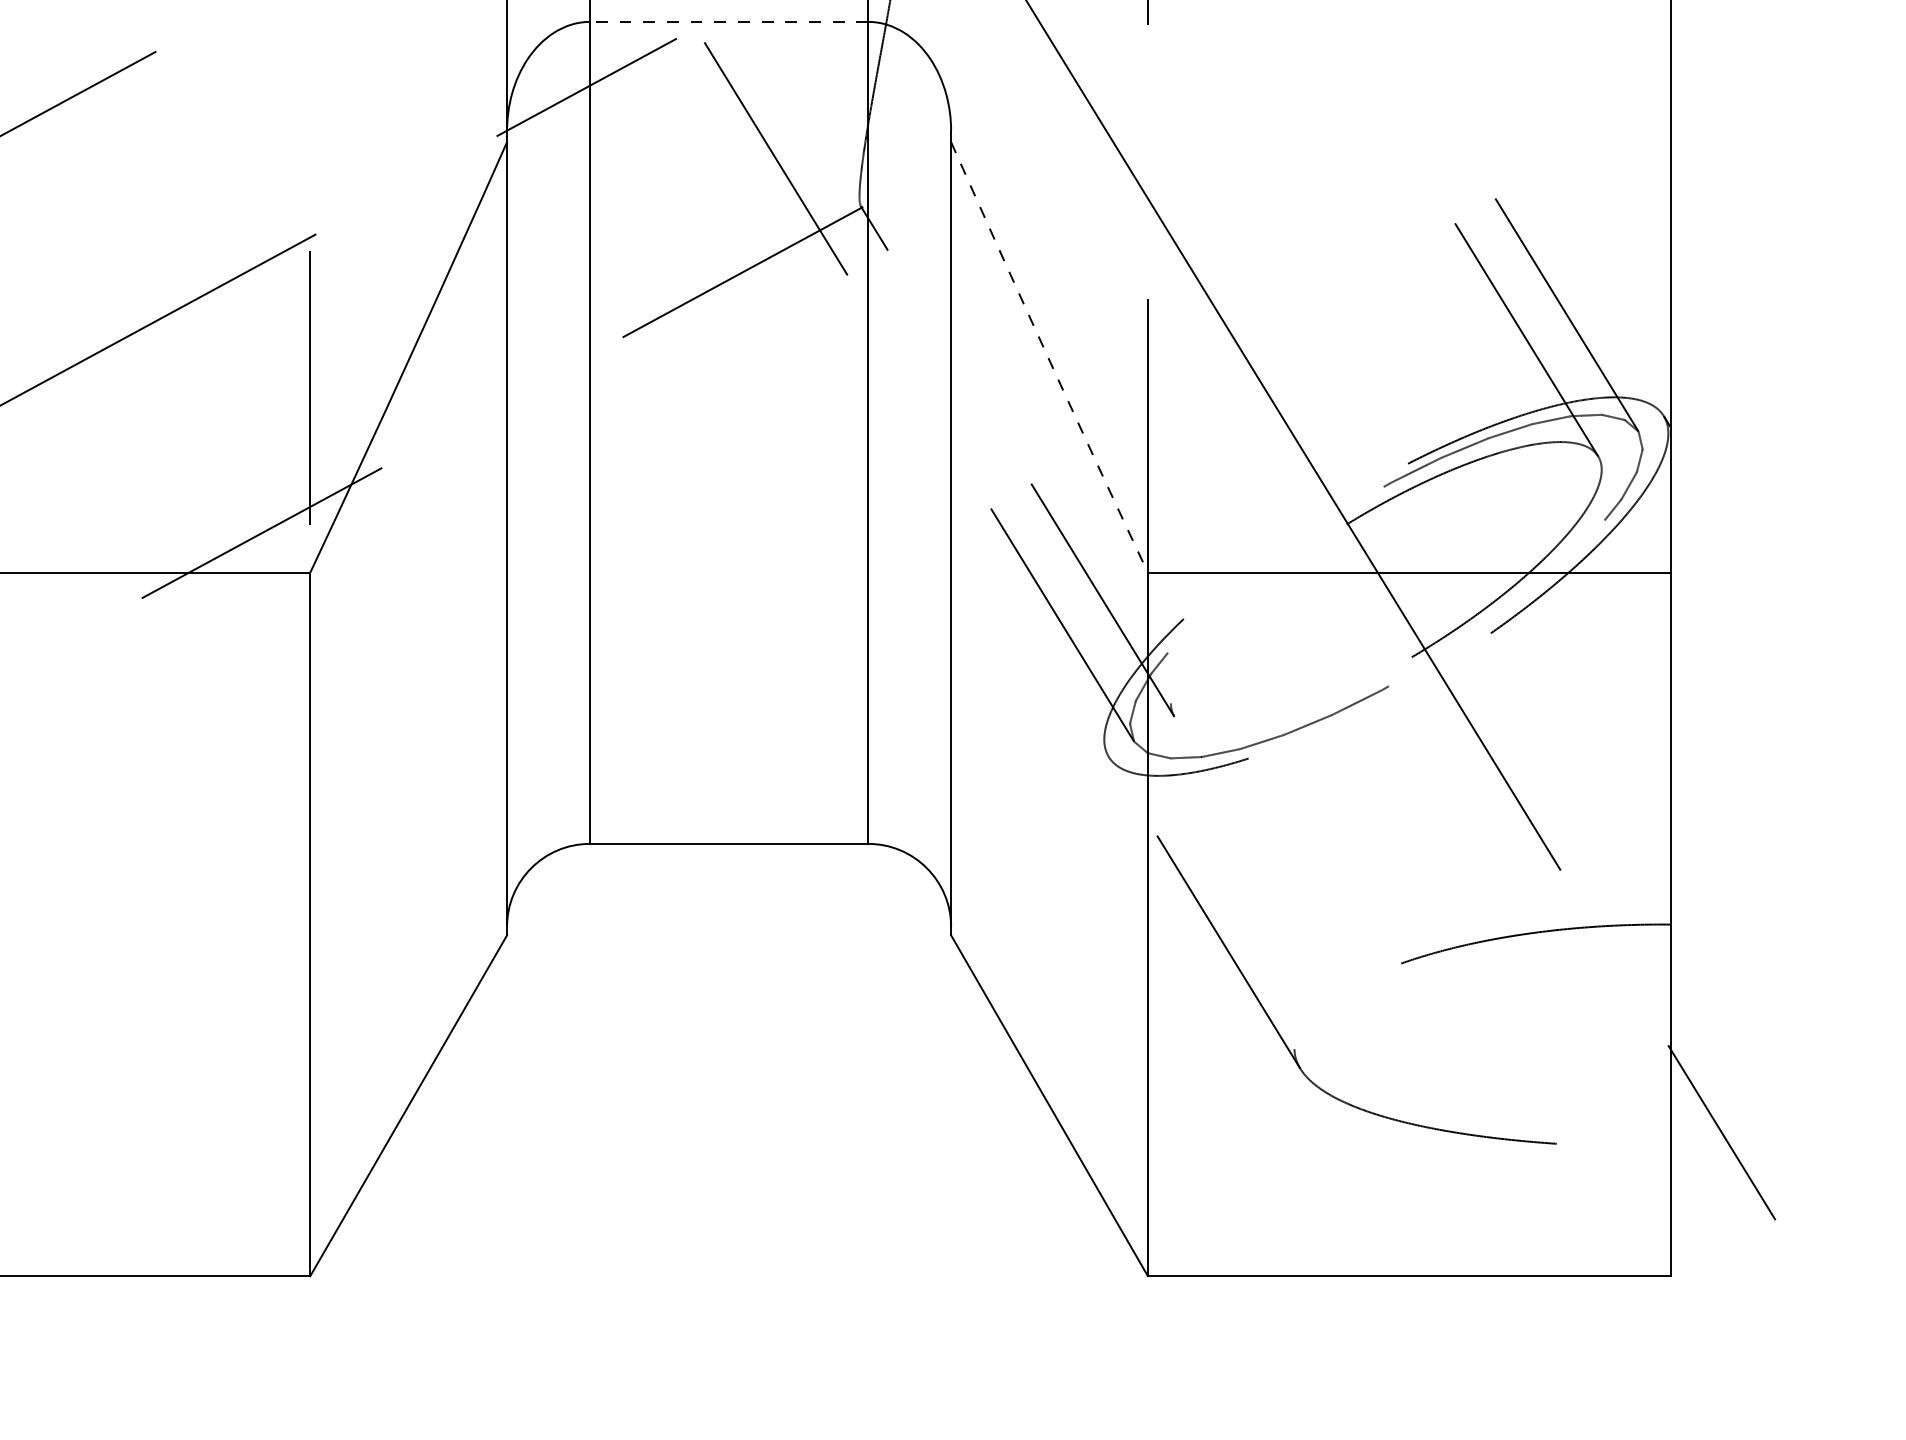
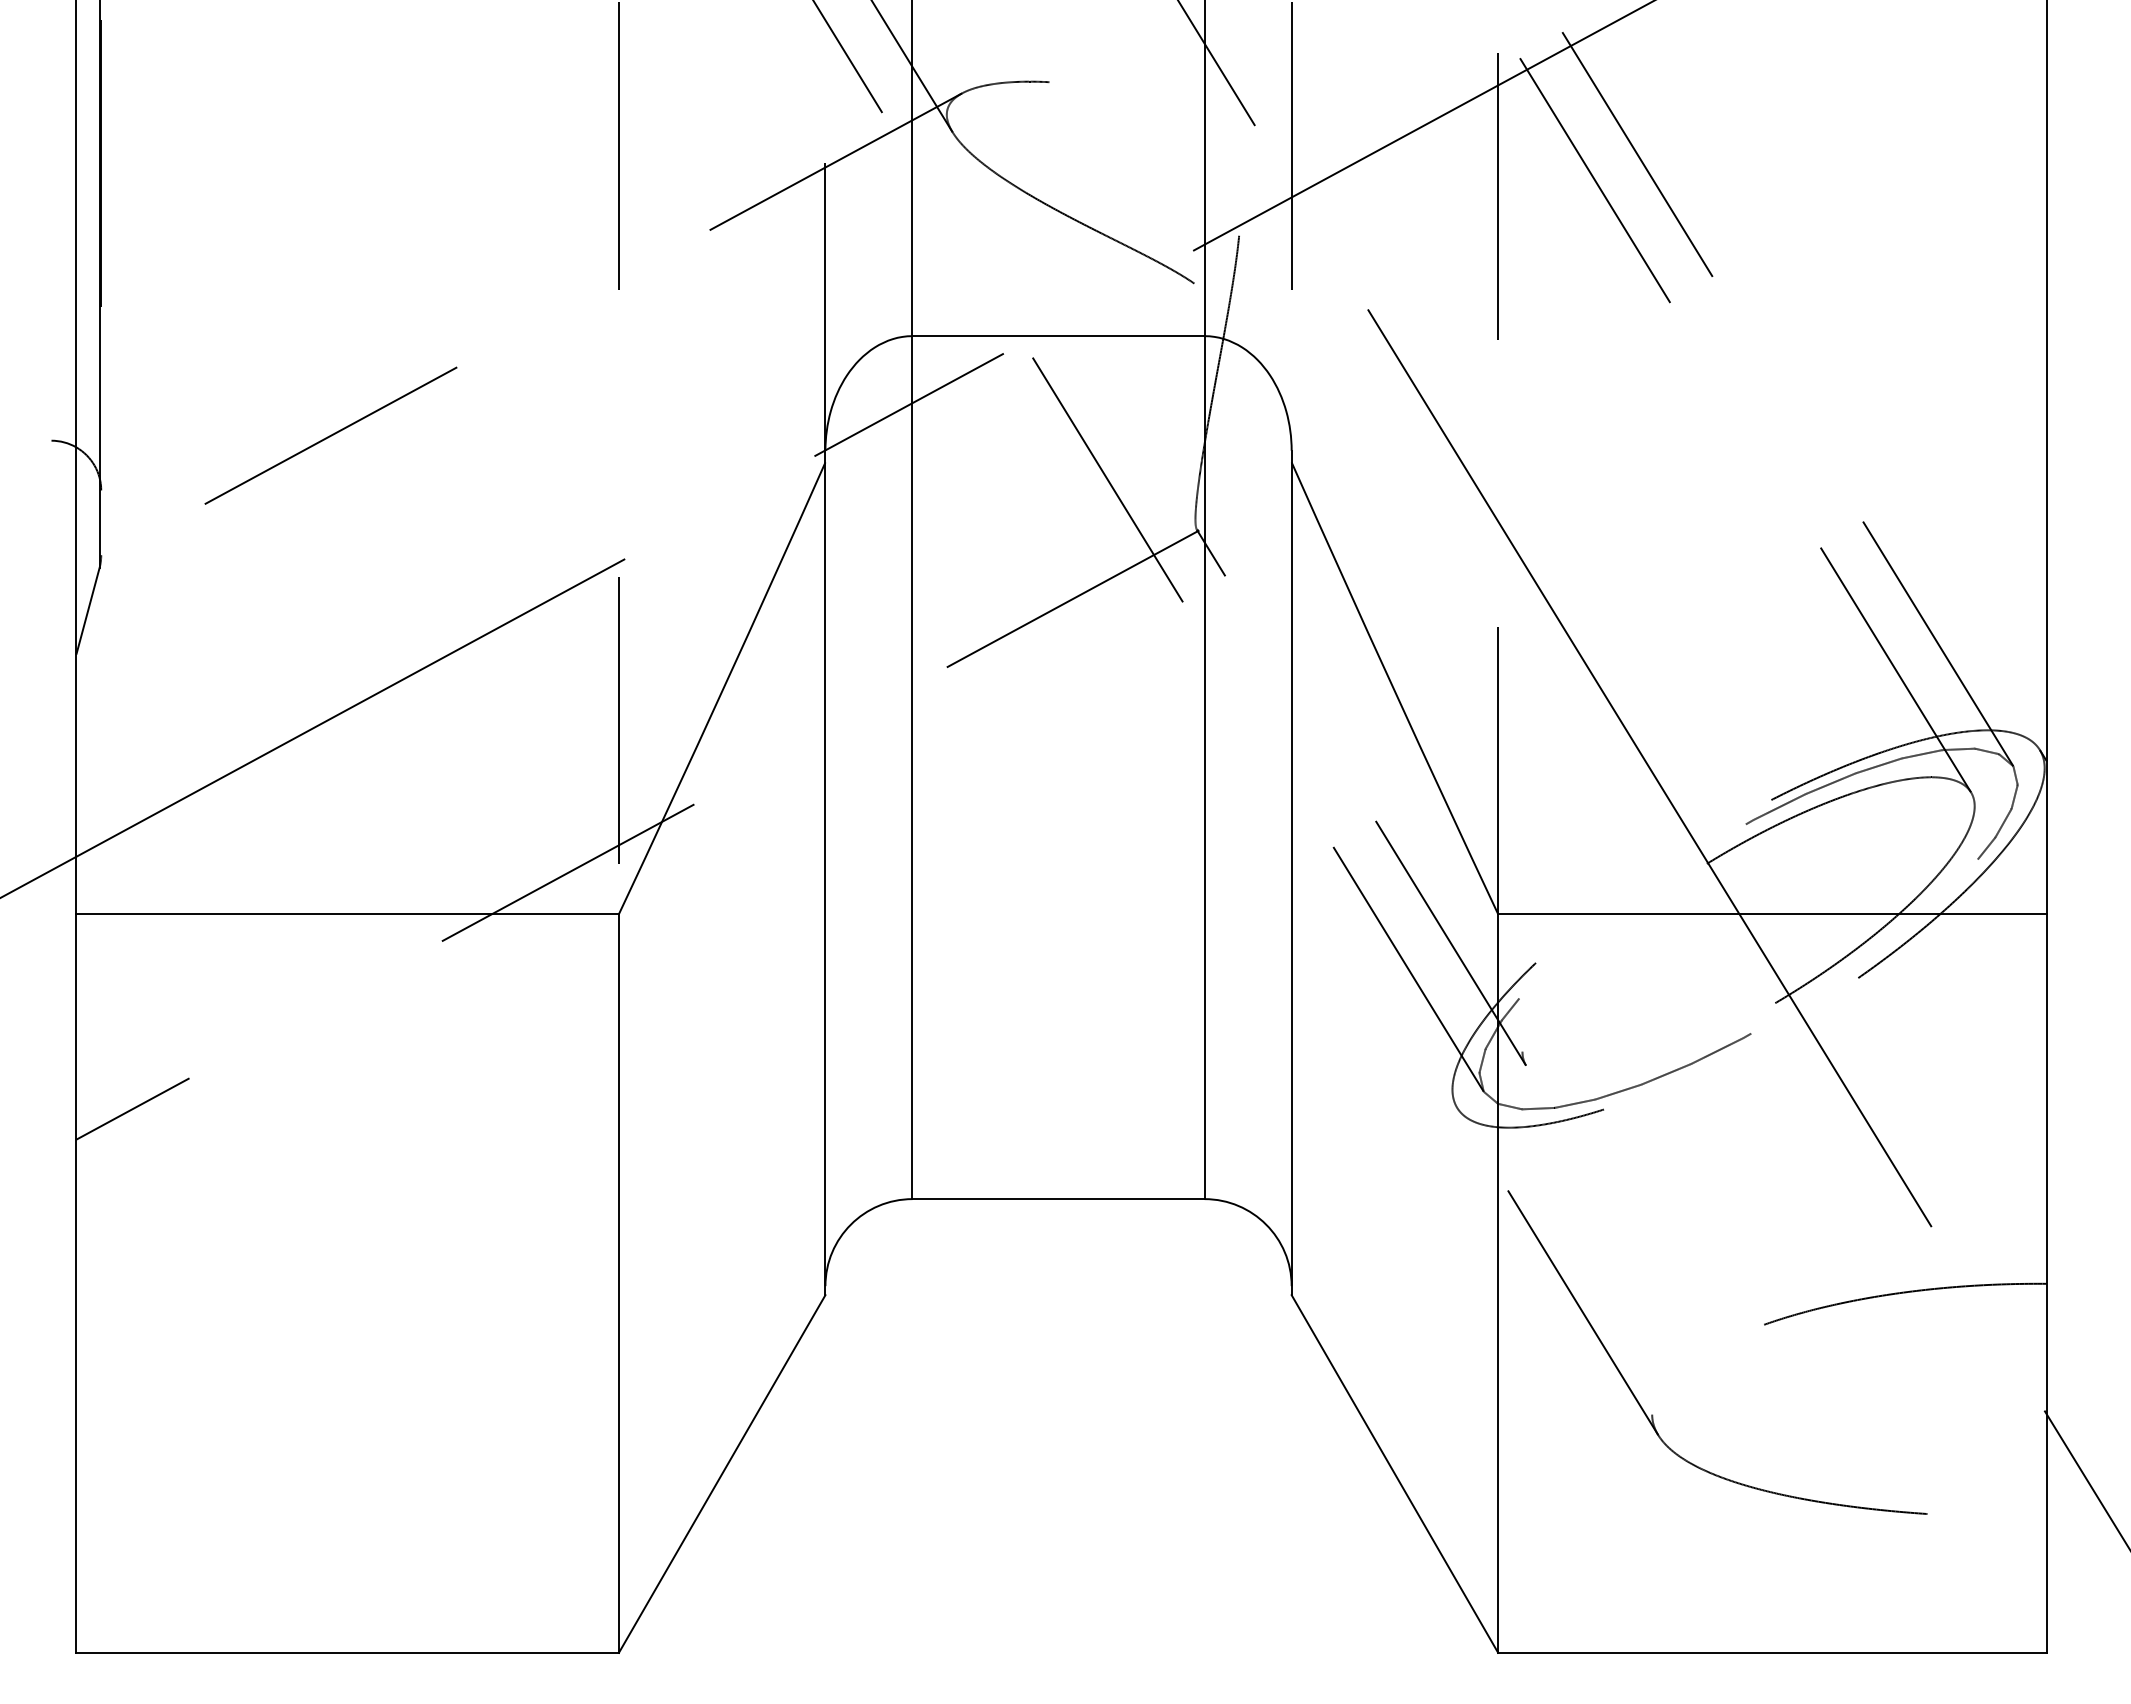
line: (729, 22) -> (1058, 336), dashed -> solid
arc: (1048, 357) -> (1393, 688), dashed -> solid

